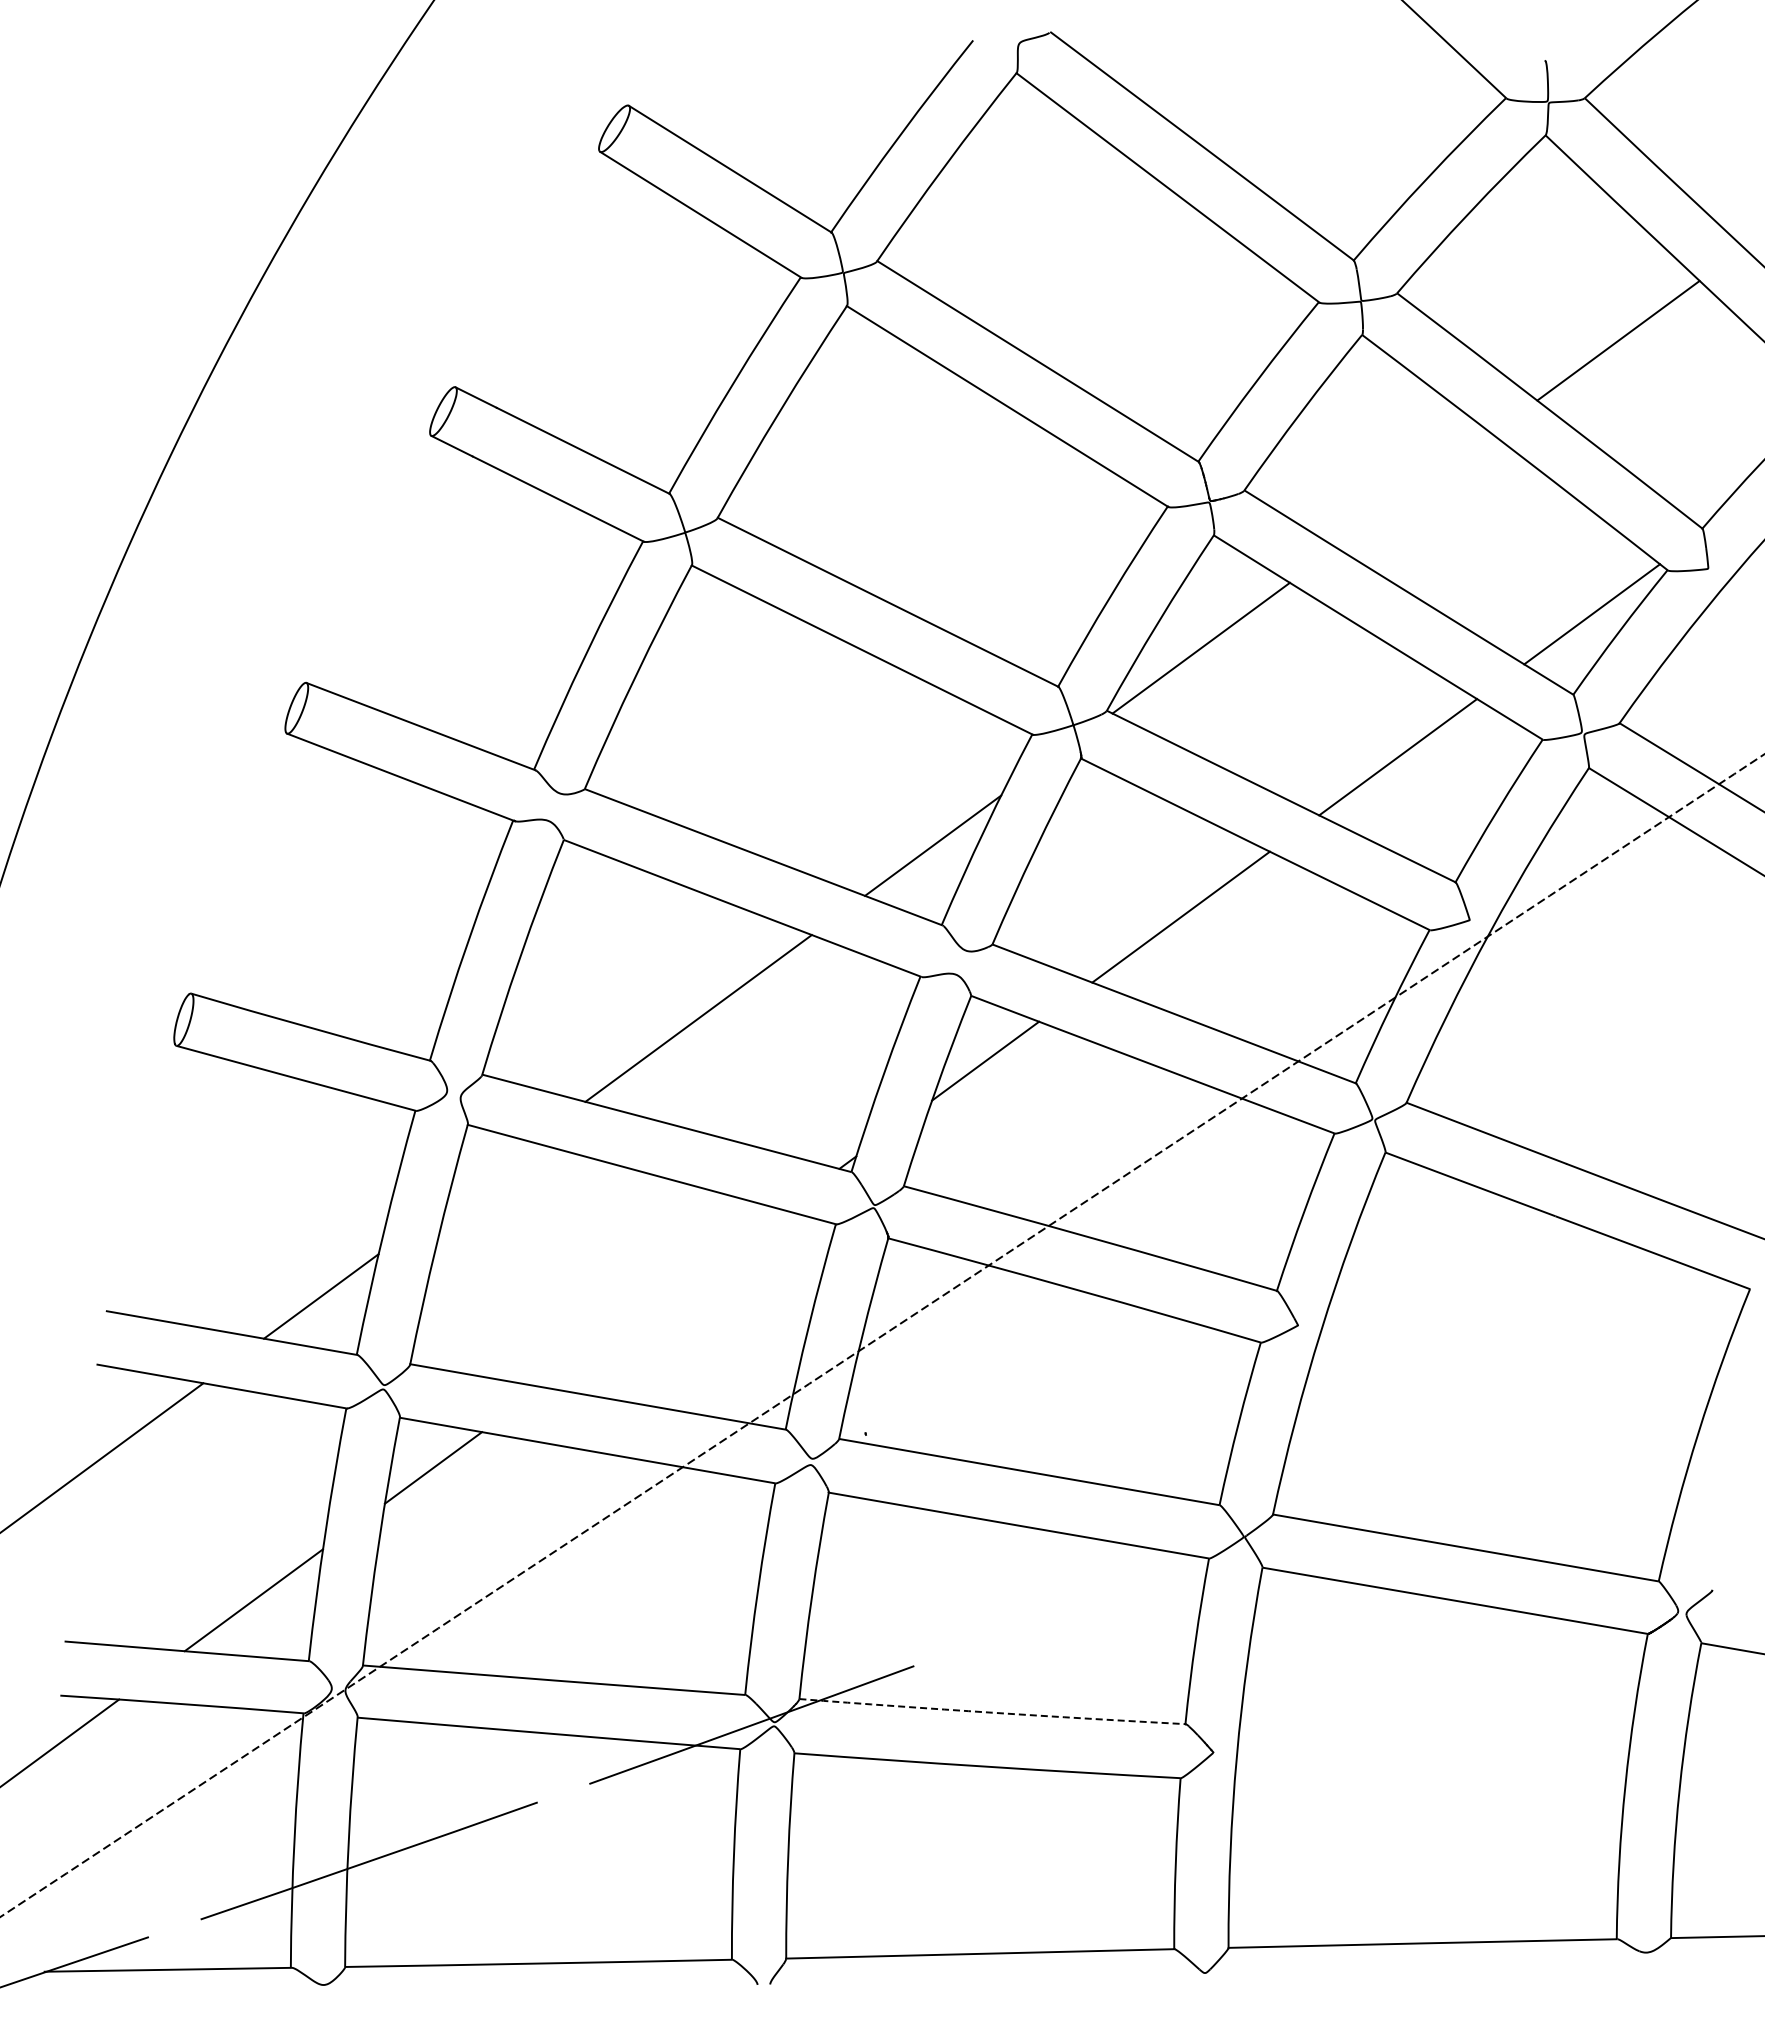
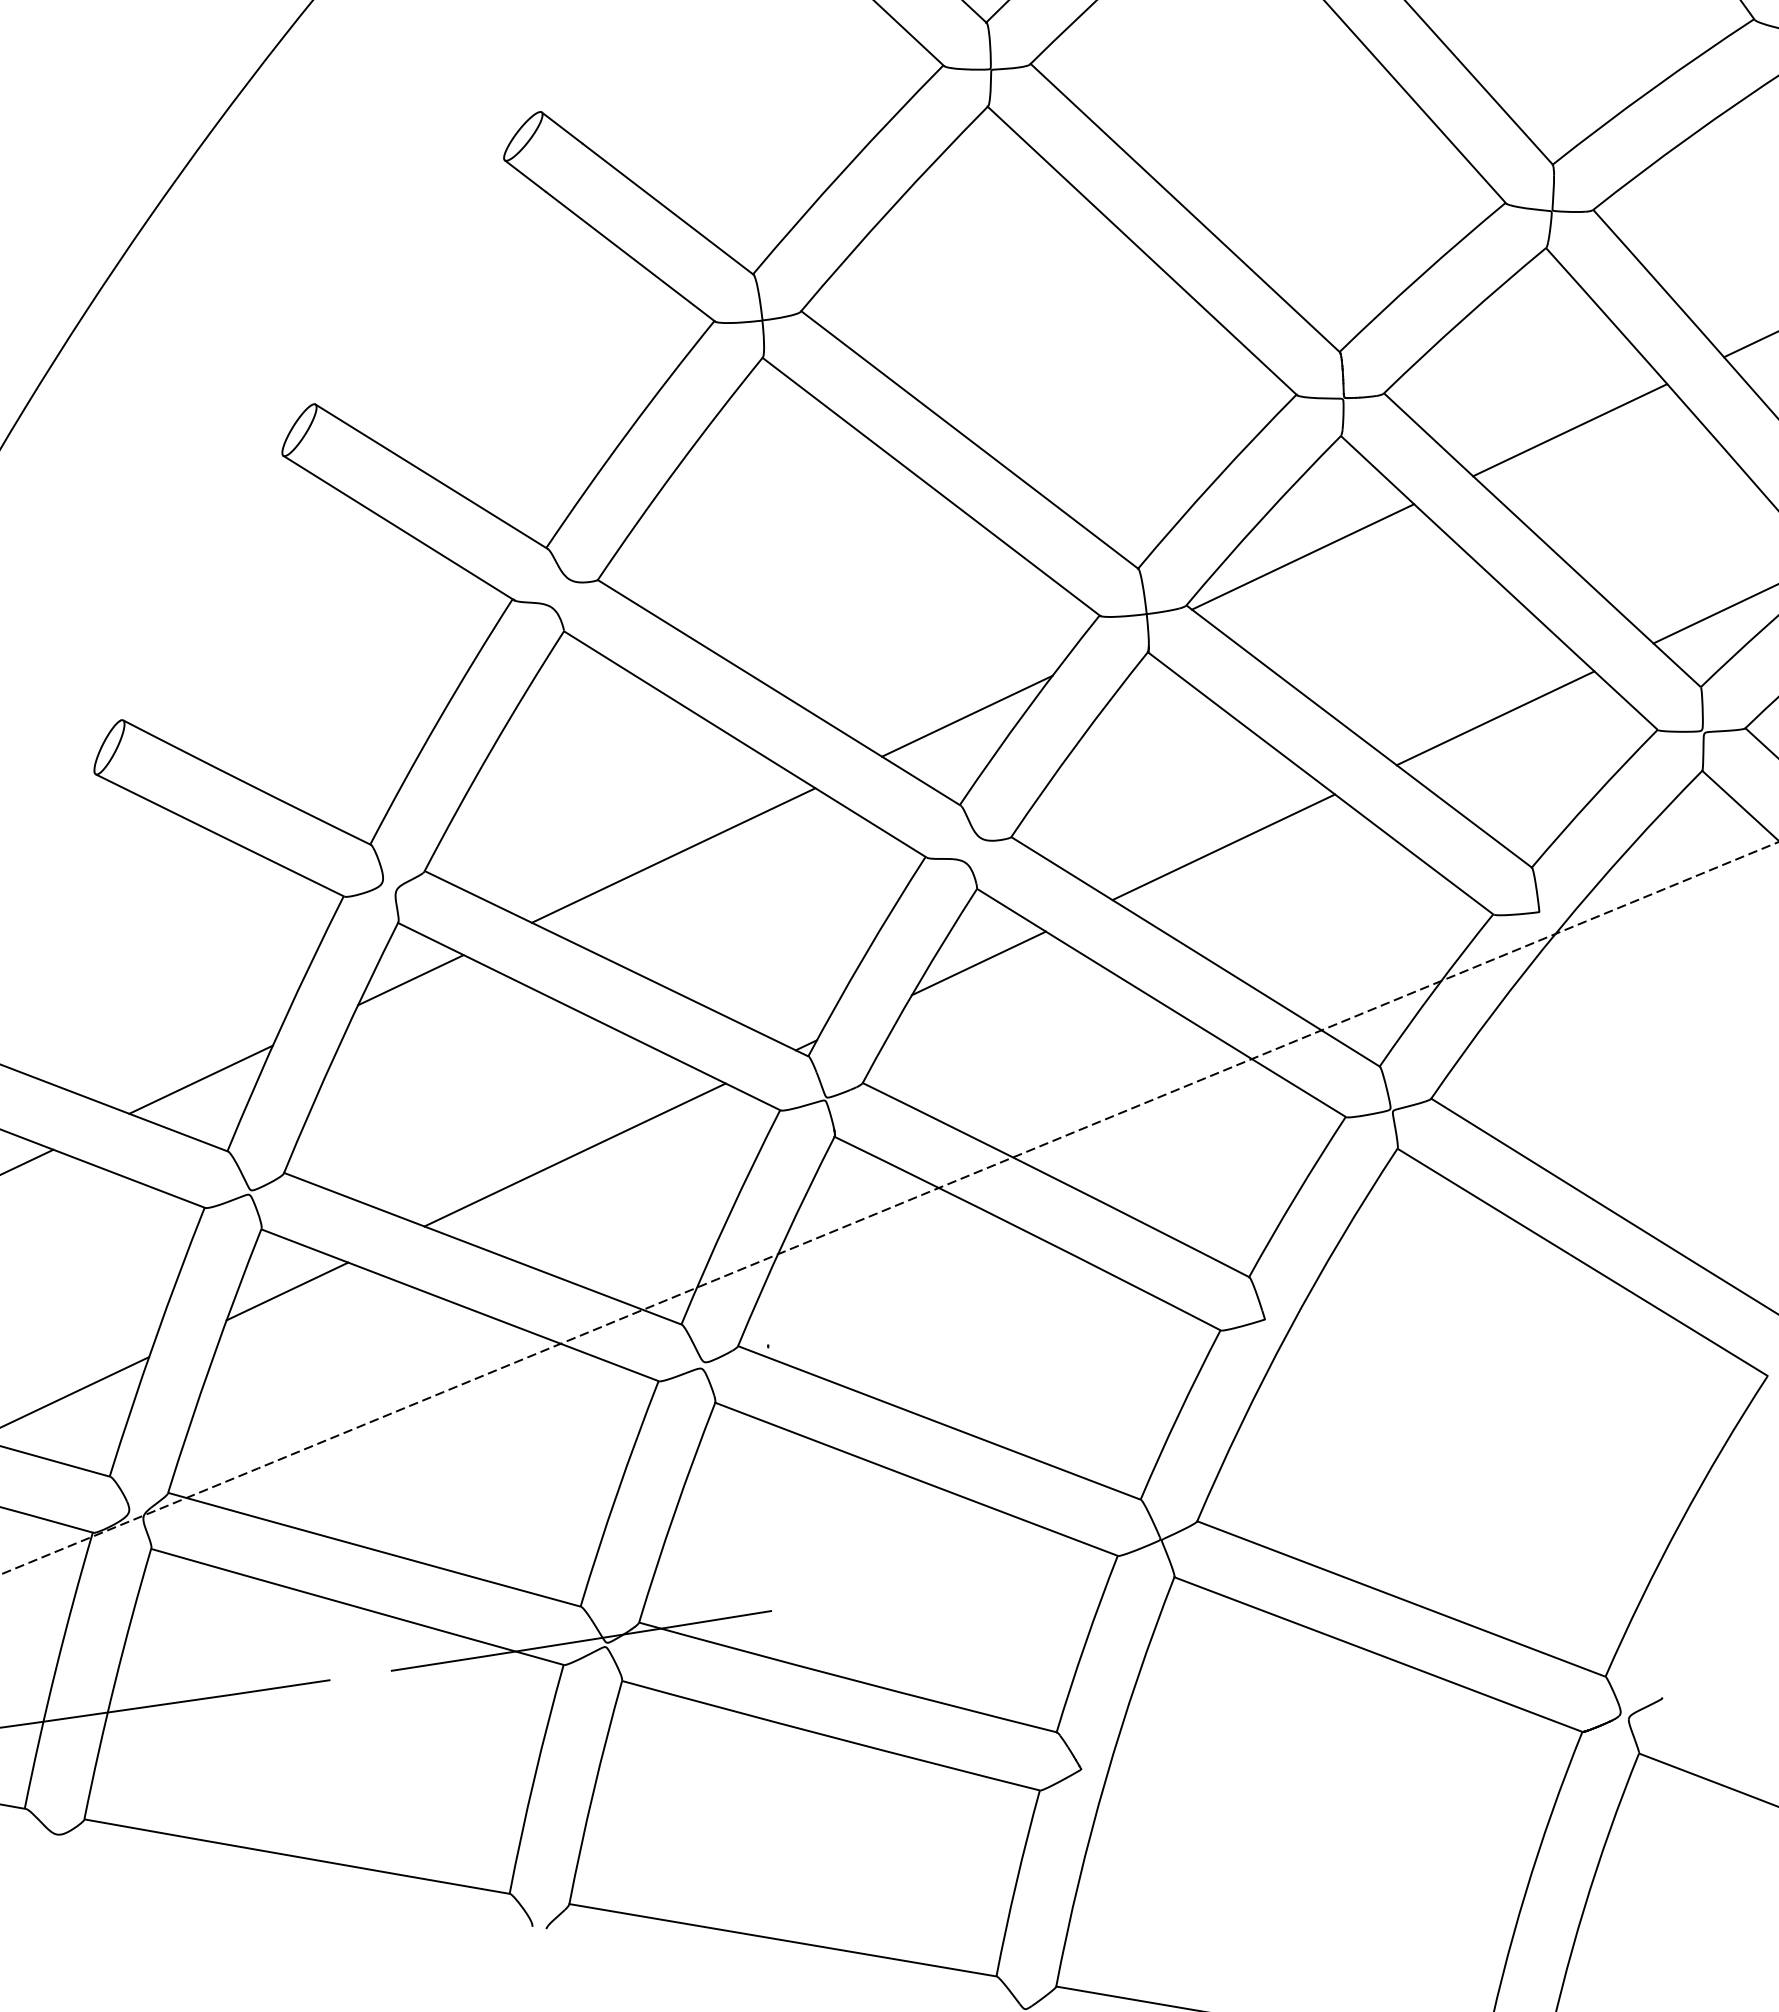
line: (1414, 490) -> (1570, 429), added
line: (488, 1172) -> (410, 979), added
line: (662, 1298) -> (574, 1154), added
arc: (992, 1712) -> (847, 1678), dashed -> solid

